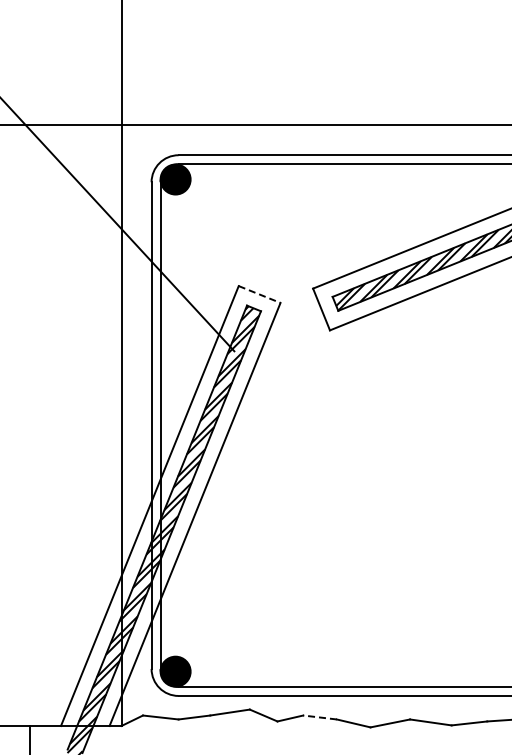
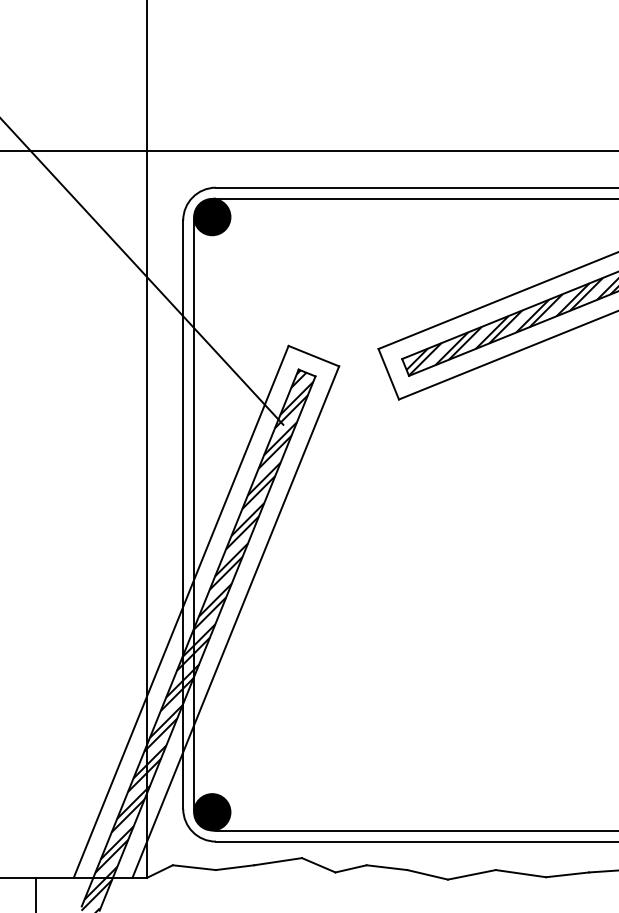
line: (259, 294) -> (313, 356), dashed -> solid
line: (320, 717) -> (387, 867), dashed -> solid

